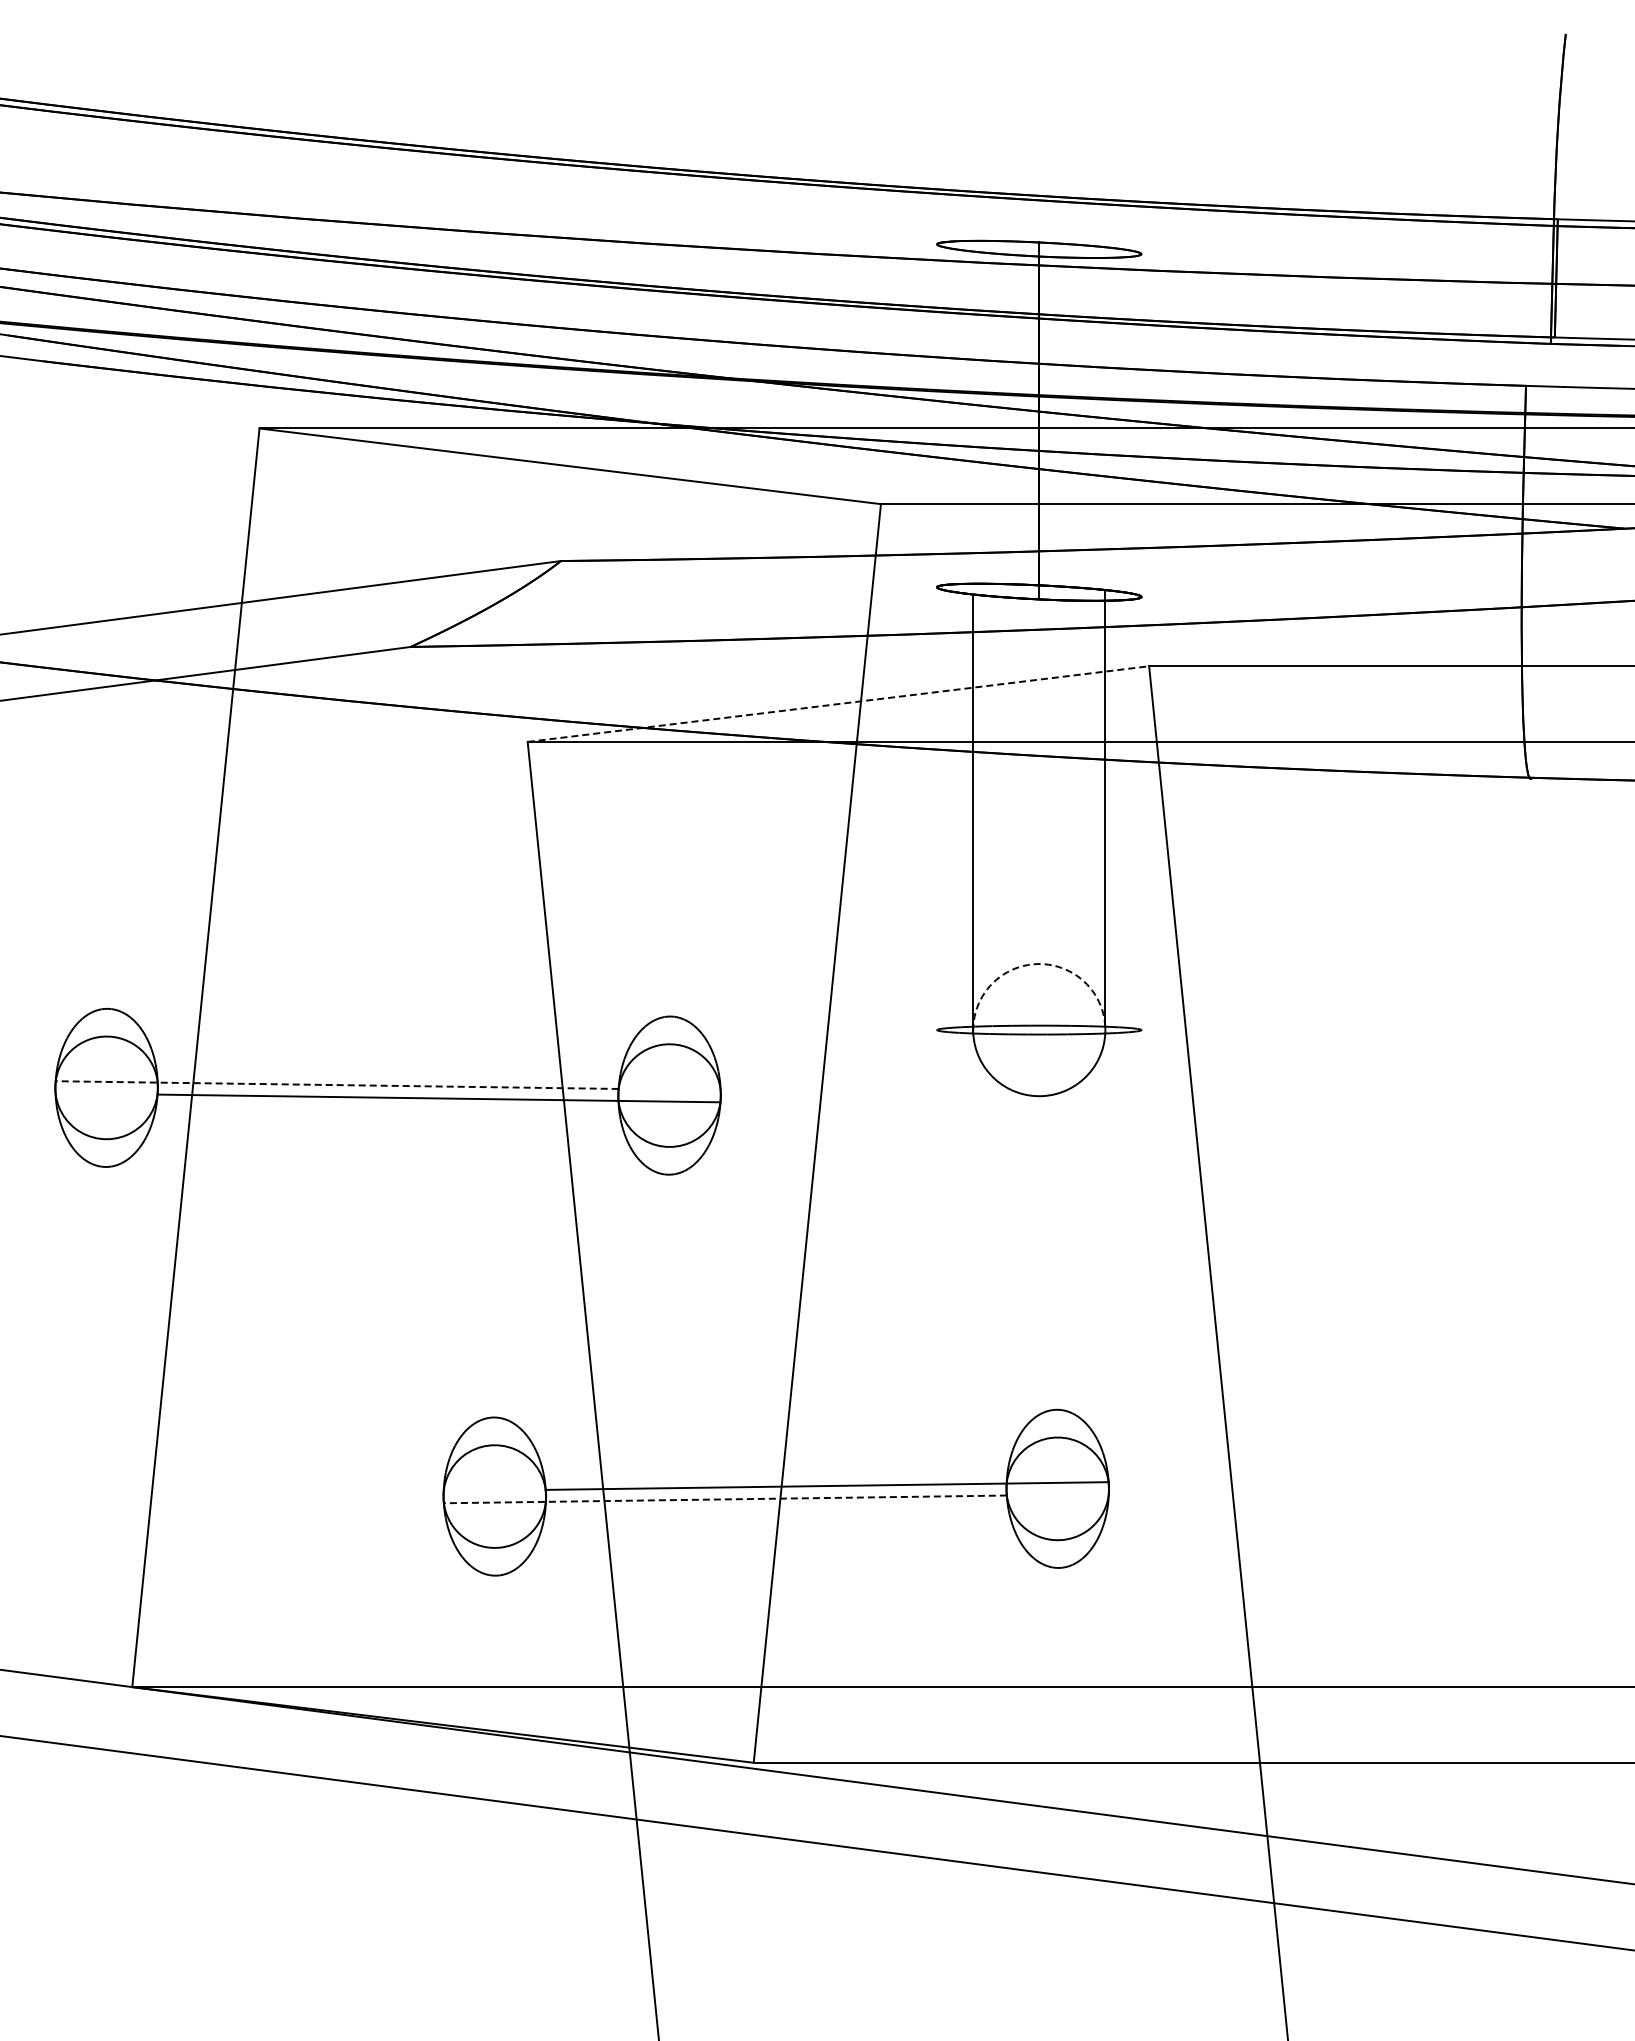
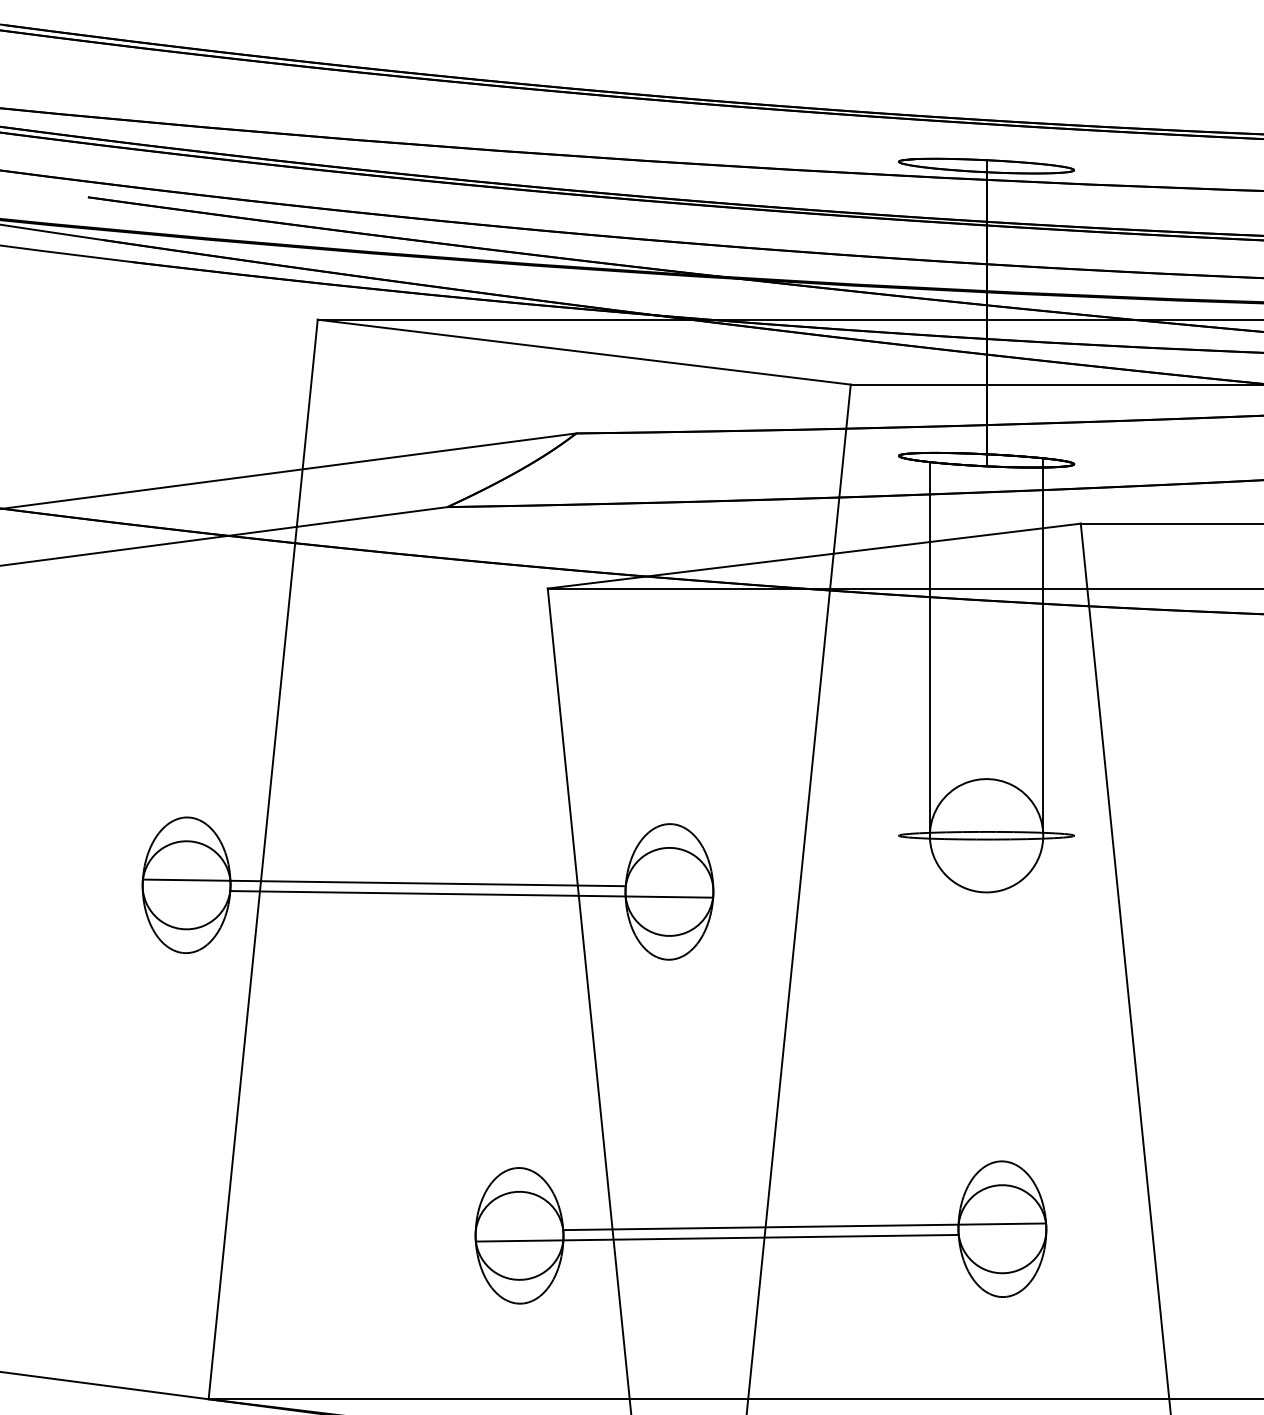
line: (838, 704) -> (814, 556), dashed -> solid
arc: (1035, 964) -> (983, 779), dashed -> solid
line: (337, 1085) -> (384, 883), dashed -> solid
line: (725, 1499) -> (717, 1238), dashed -> solid

